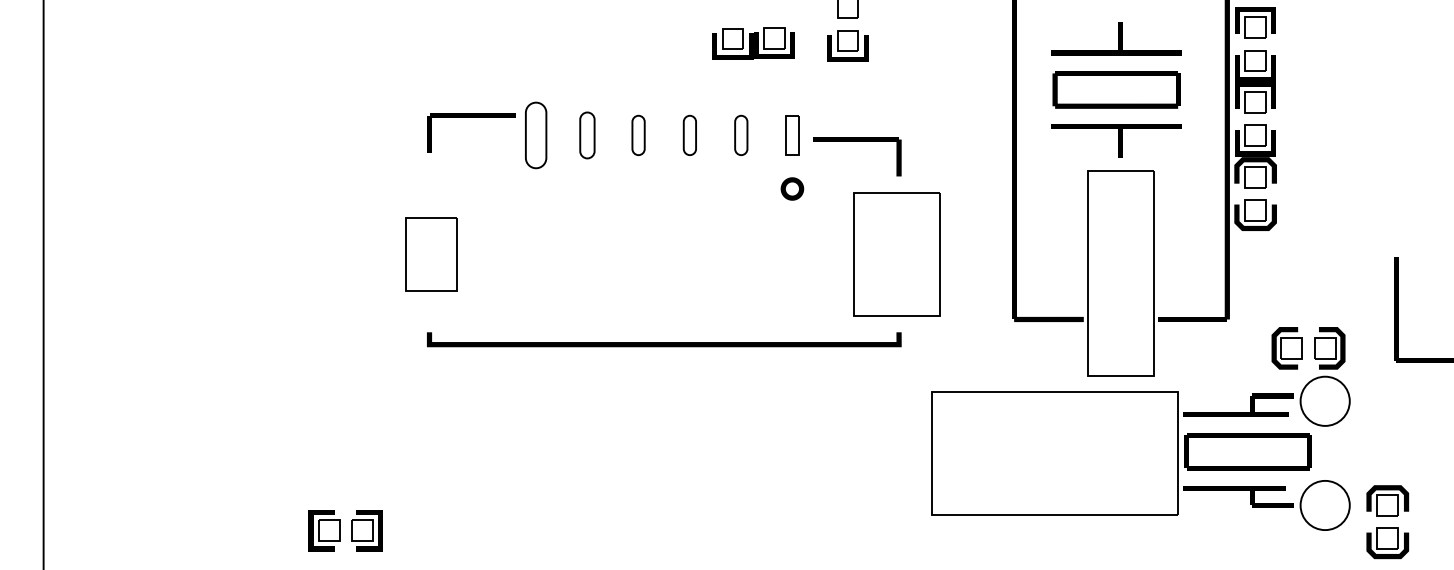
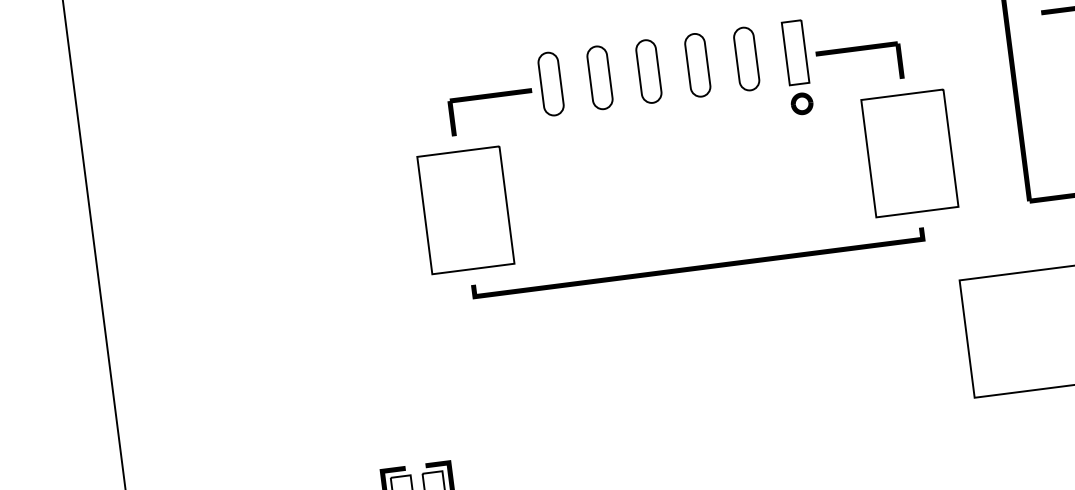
part: (471, 117) -> (490, 97), moved
part: (587, 135) -> (600, 77), size x1.43
part: (638, 135) -> (648, 71), size x1.67
part: (689, 135) -> (697, 65), size x1.67
part: (741, 135) -> (747, 59), size x1.67
part: (792, 135) -> (795, 52), size x1.67
part: (431, 254) -> (465, 210), size x1.67

